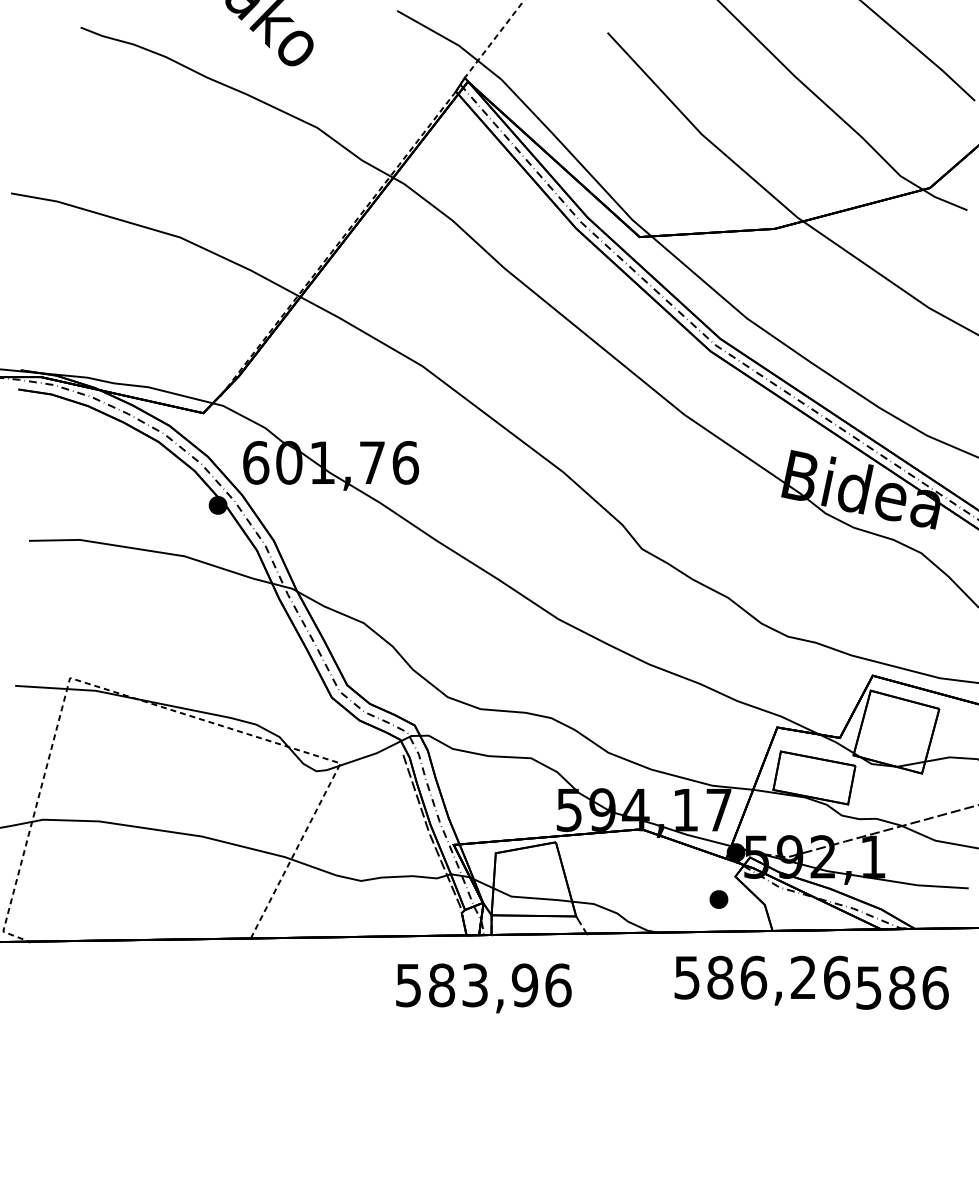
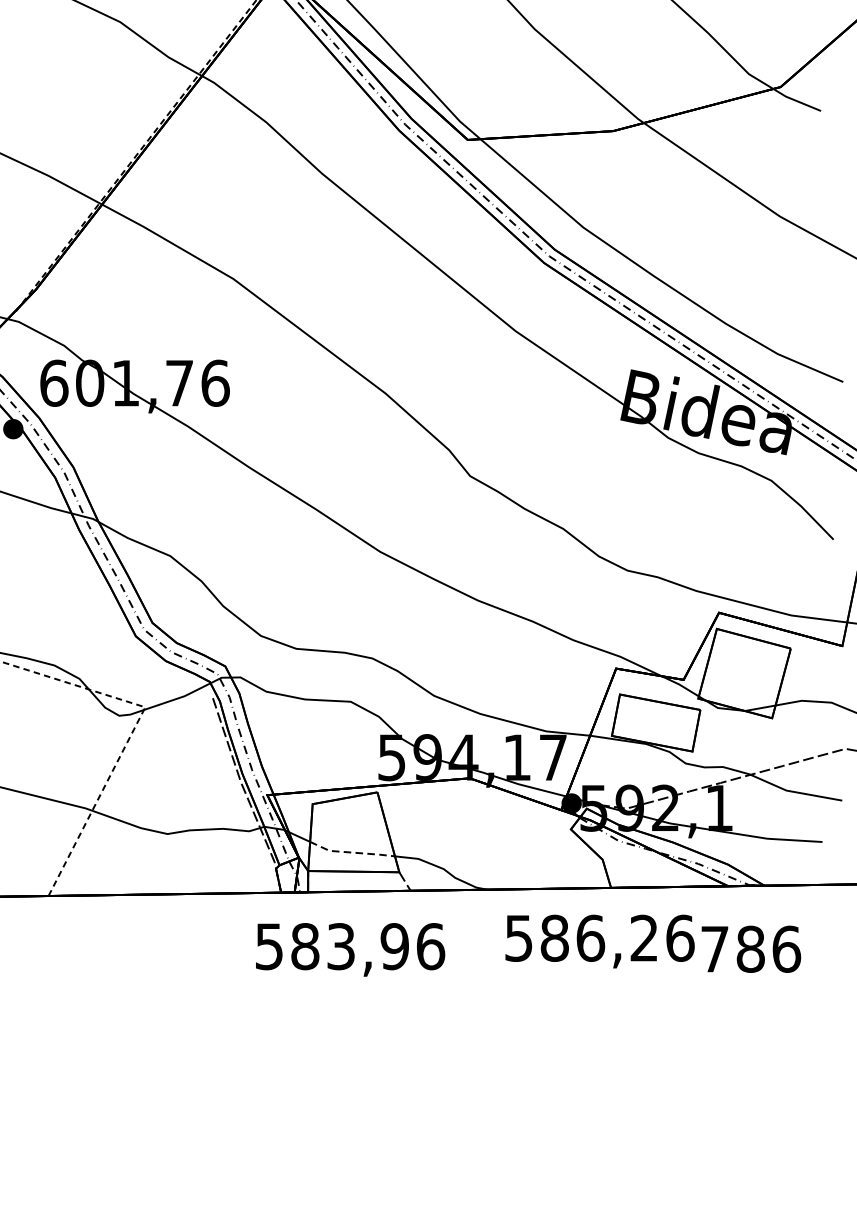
line: (532, 898) -> (352, 852), solid -> dashed
part: (718, 899) -> (552, 854), removed
text: (868, 987) -> (714, 948), 586 -> 786
text: (483, 988) -> (350, 949), moved

